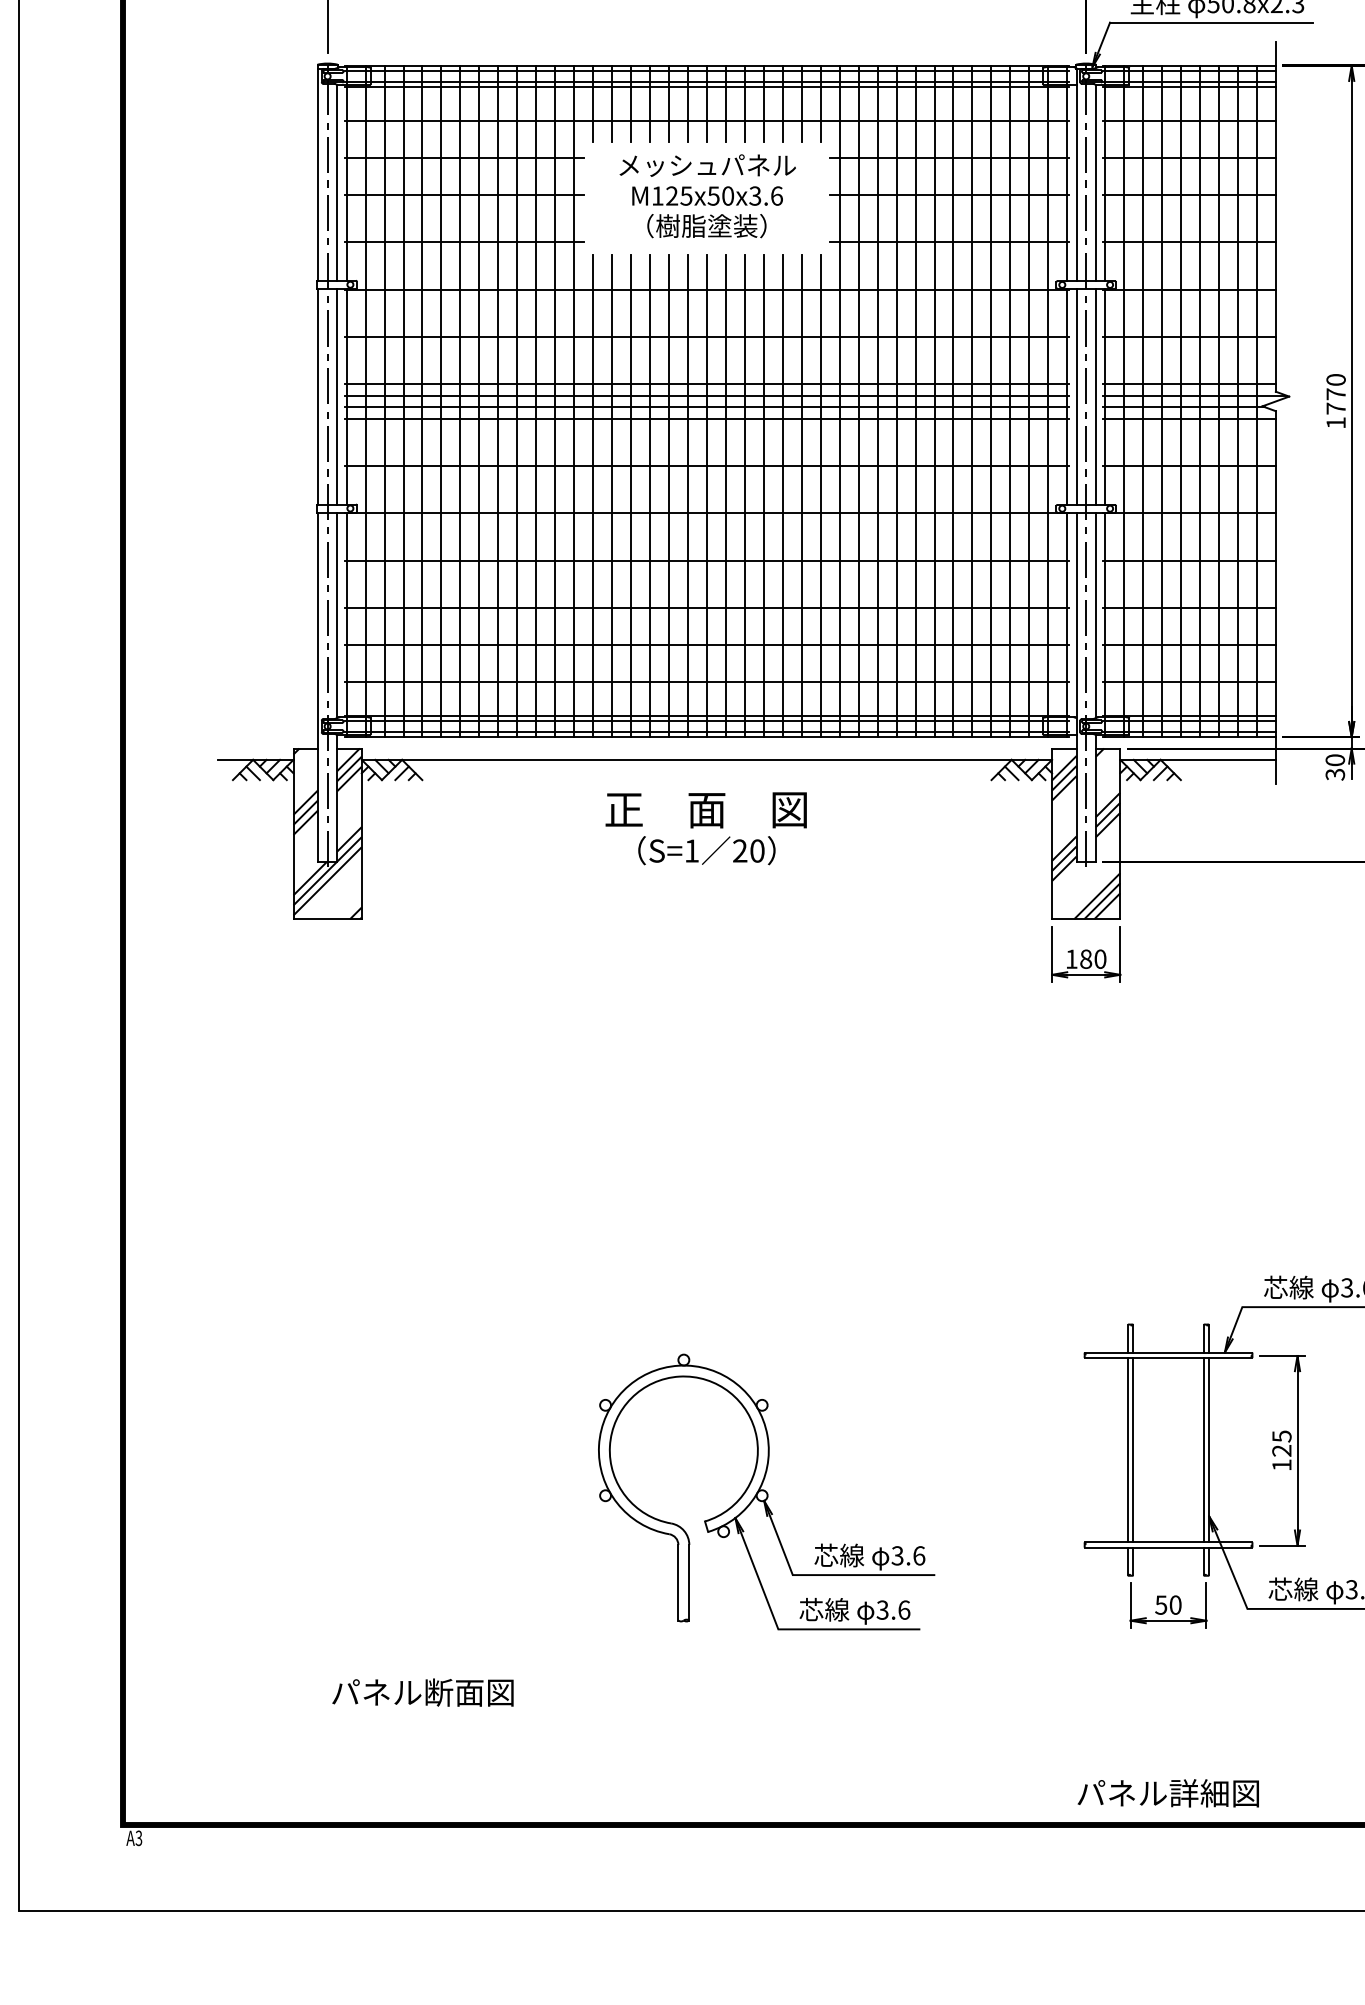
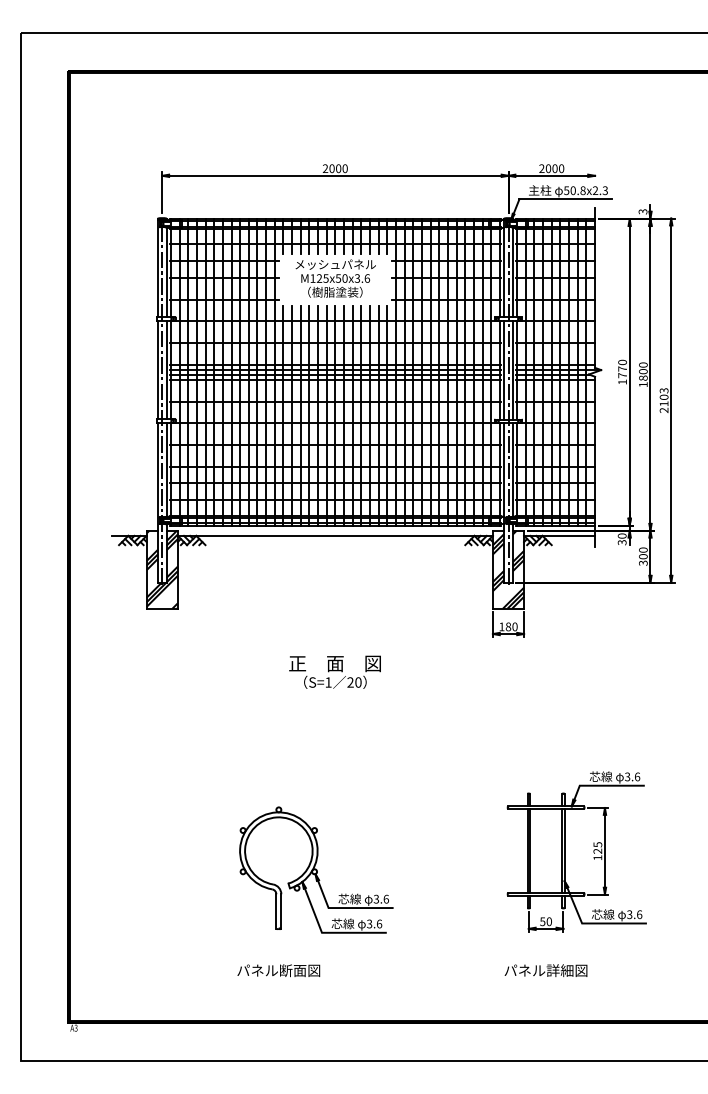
text: (704, 826) -> (334, 671), moved
part: (766, 1490) -> (316, 869), moved
text: (422, 1692) -> (278, 970), moved
text: (1167, 1793) -> (545, 970), moved

